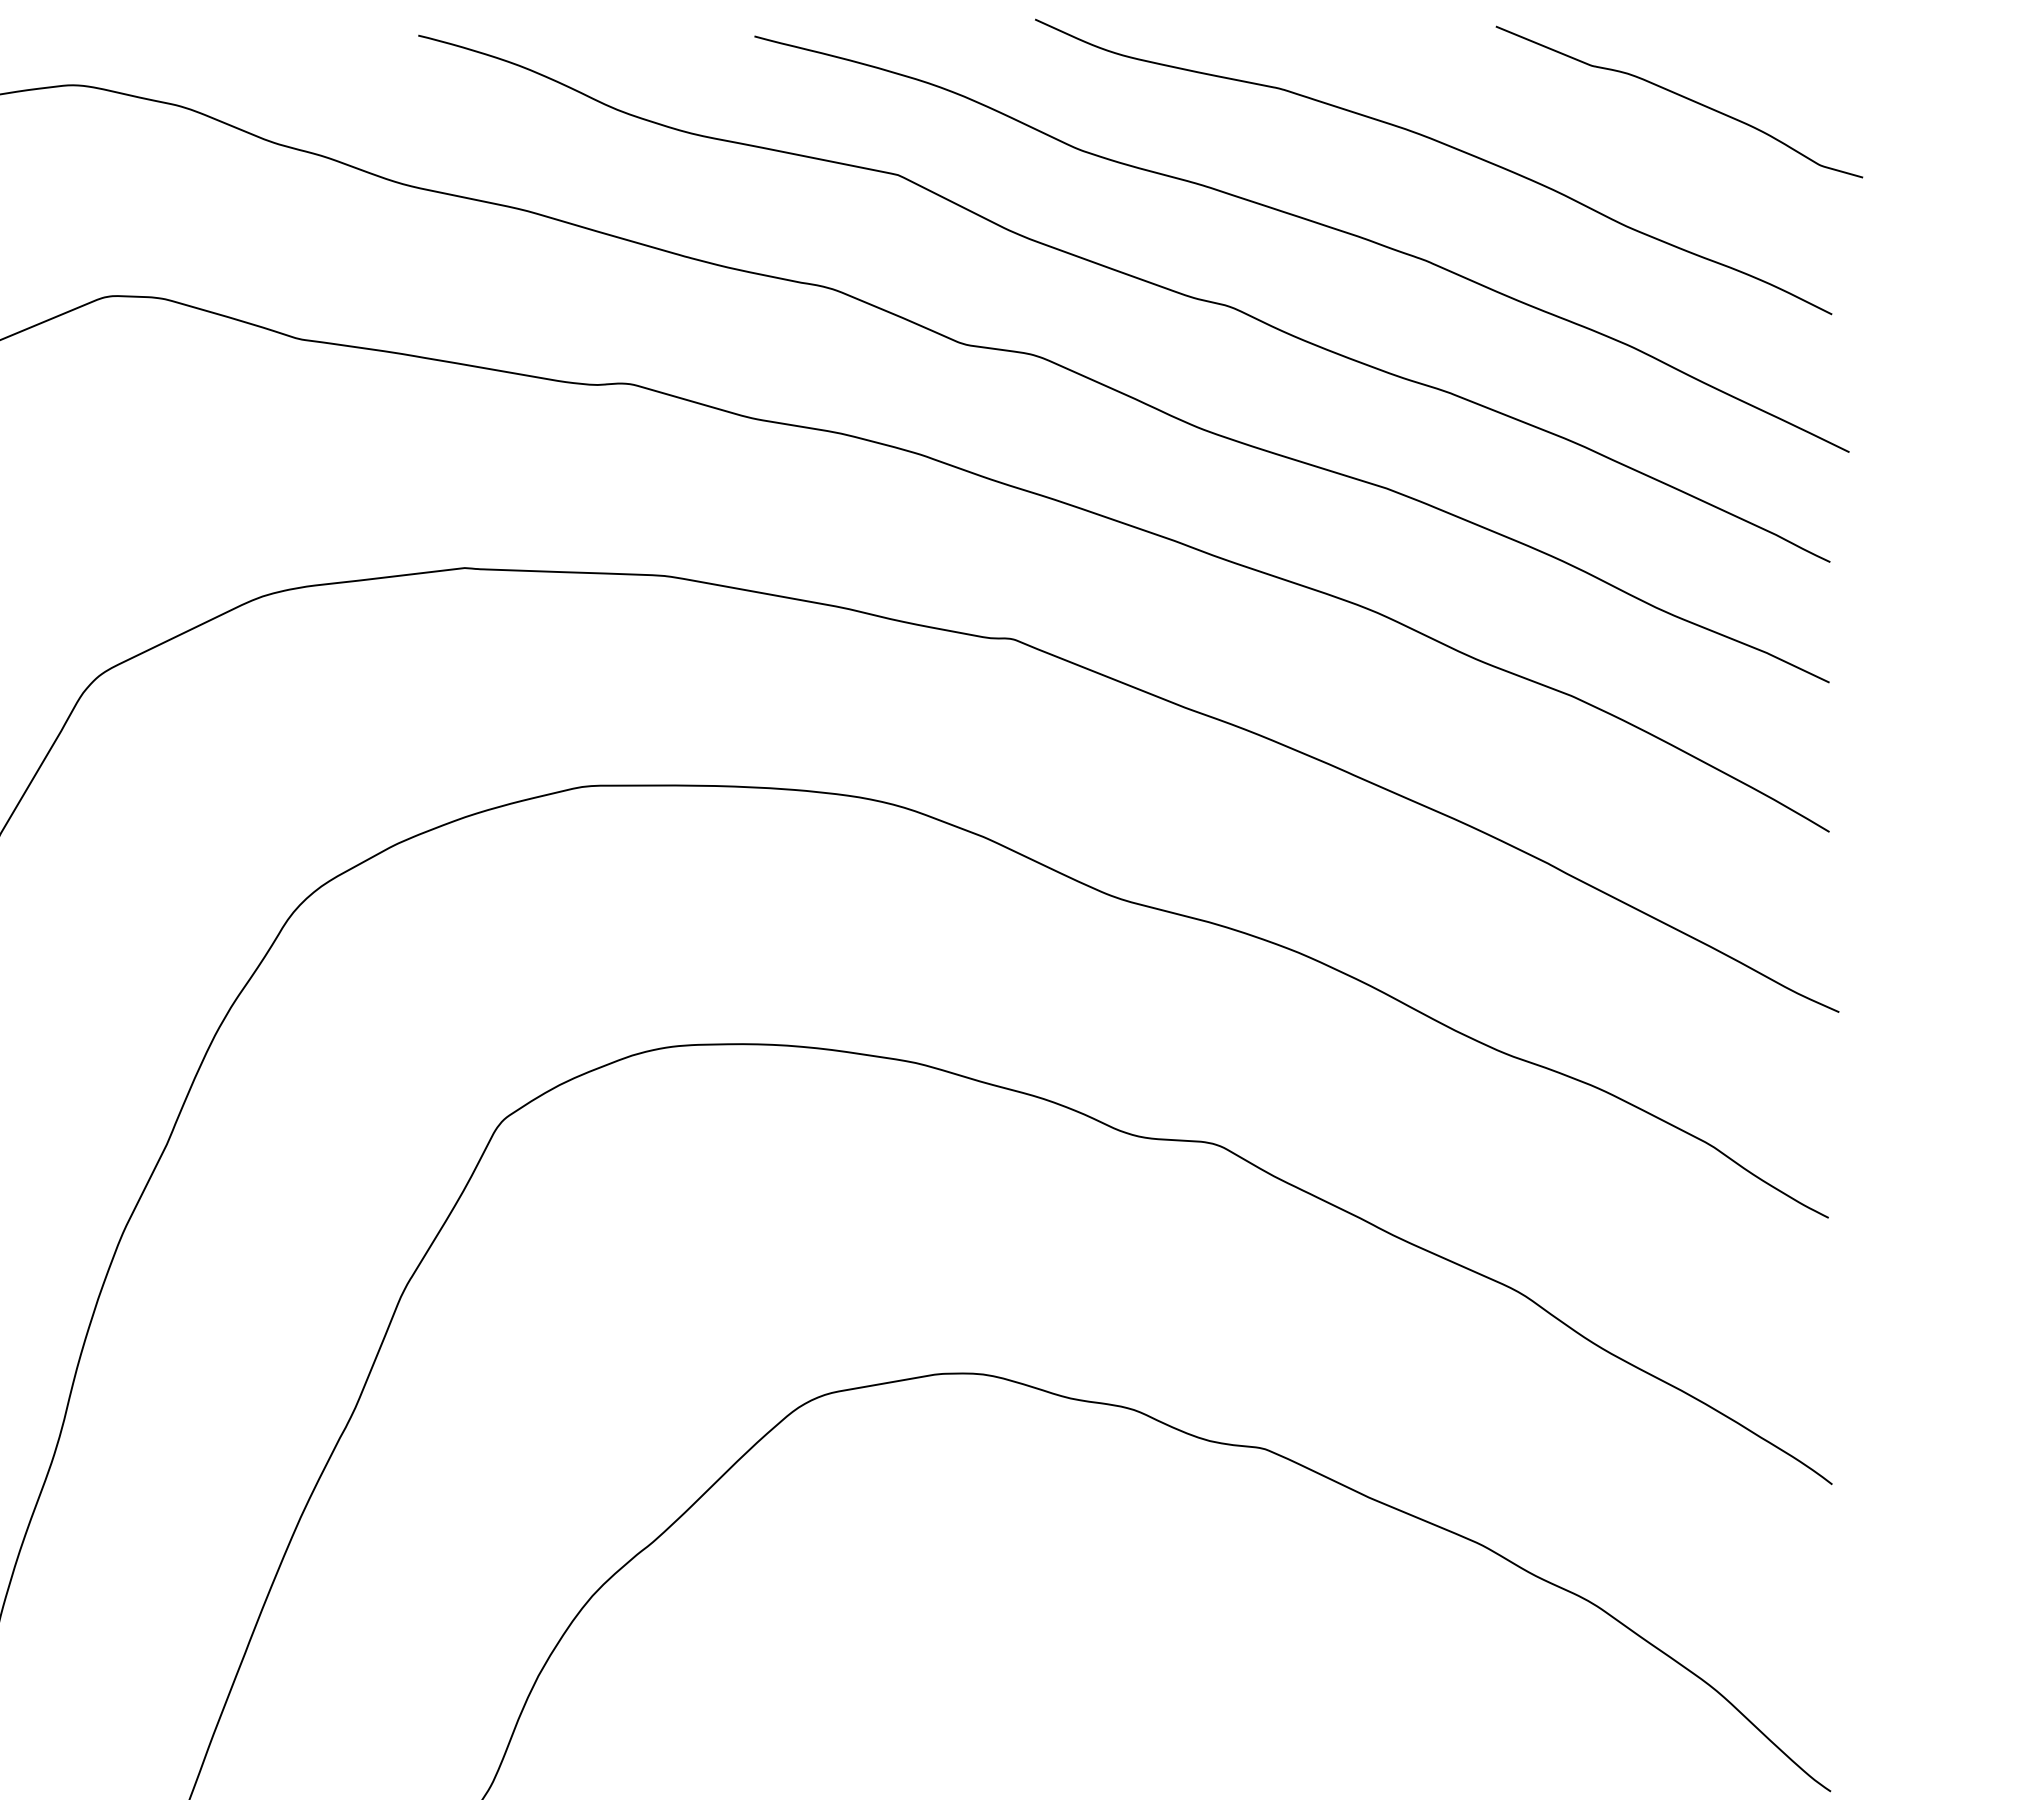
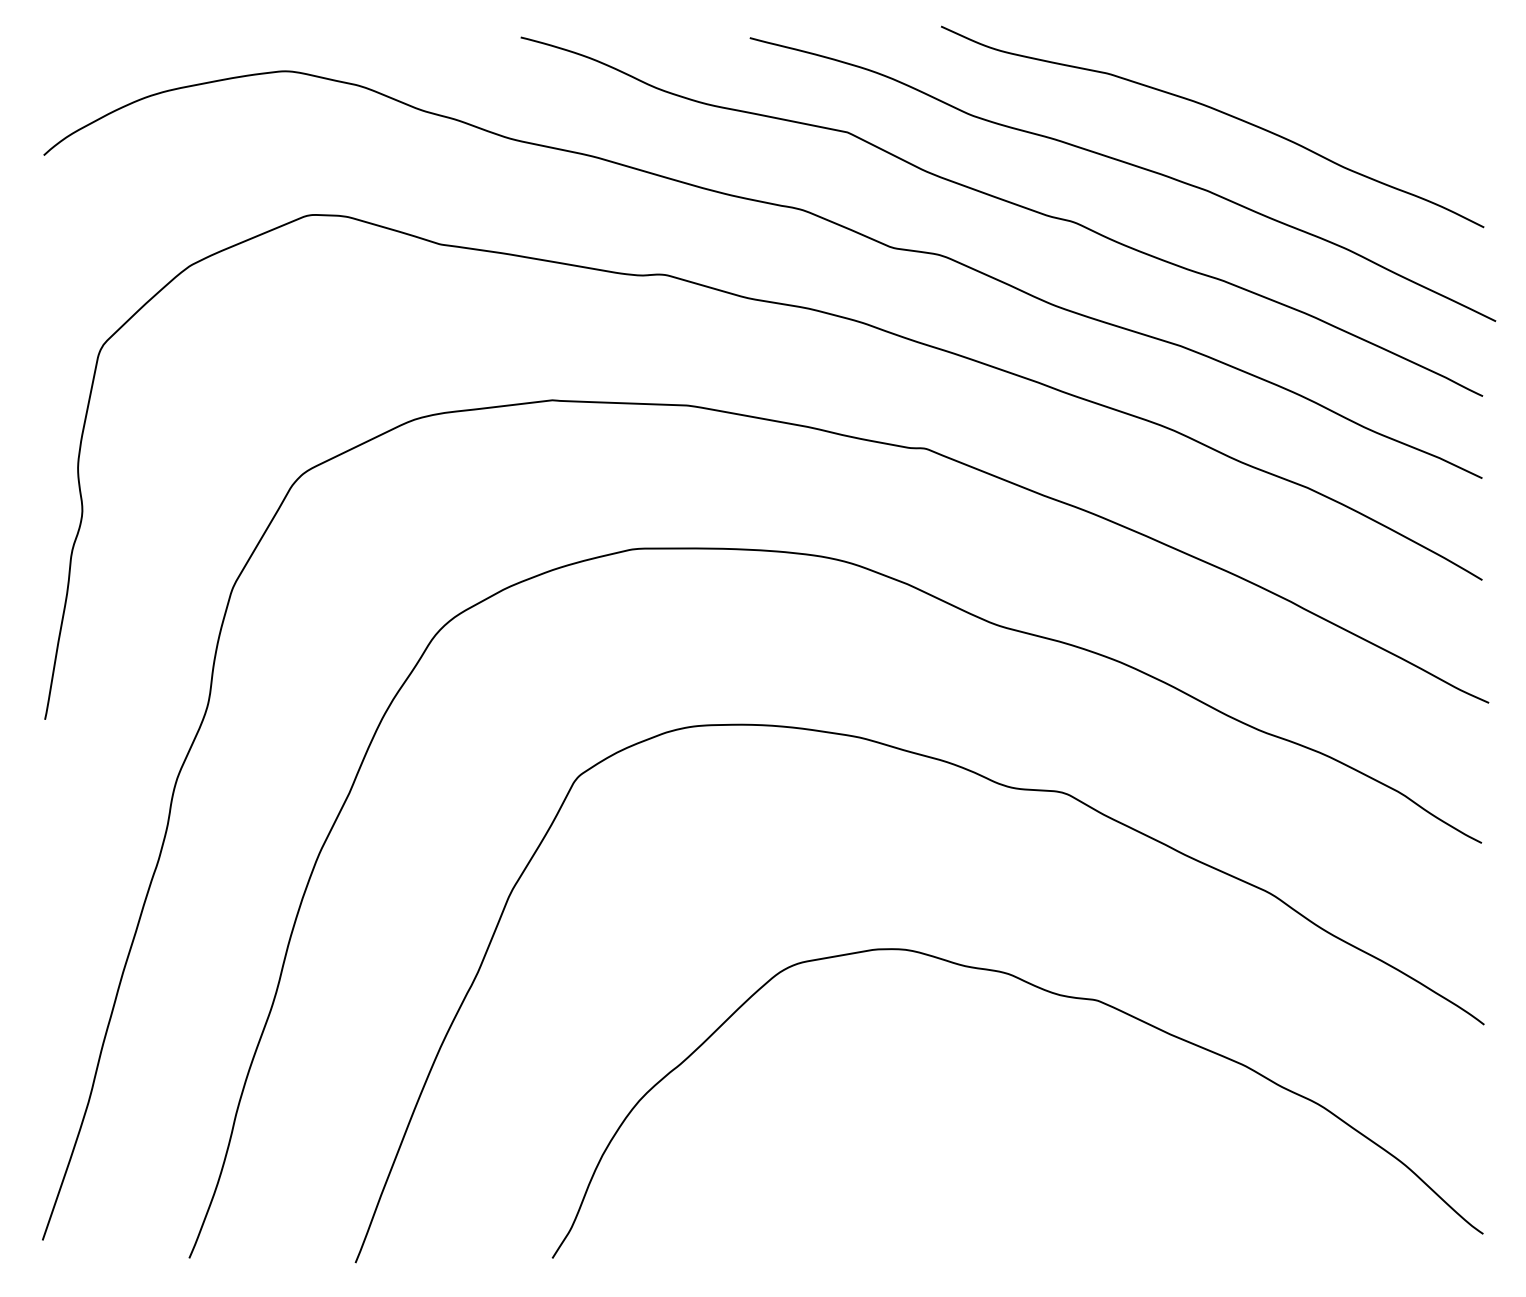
curve: (1679, 97) -> (1380, 79), removed

